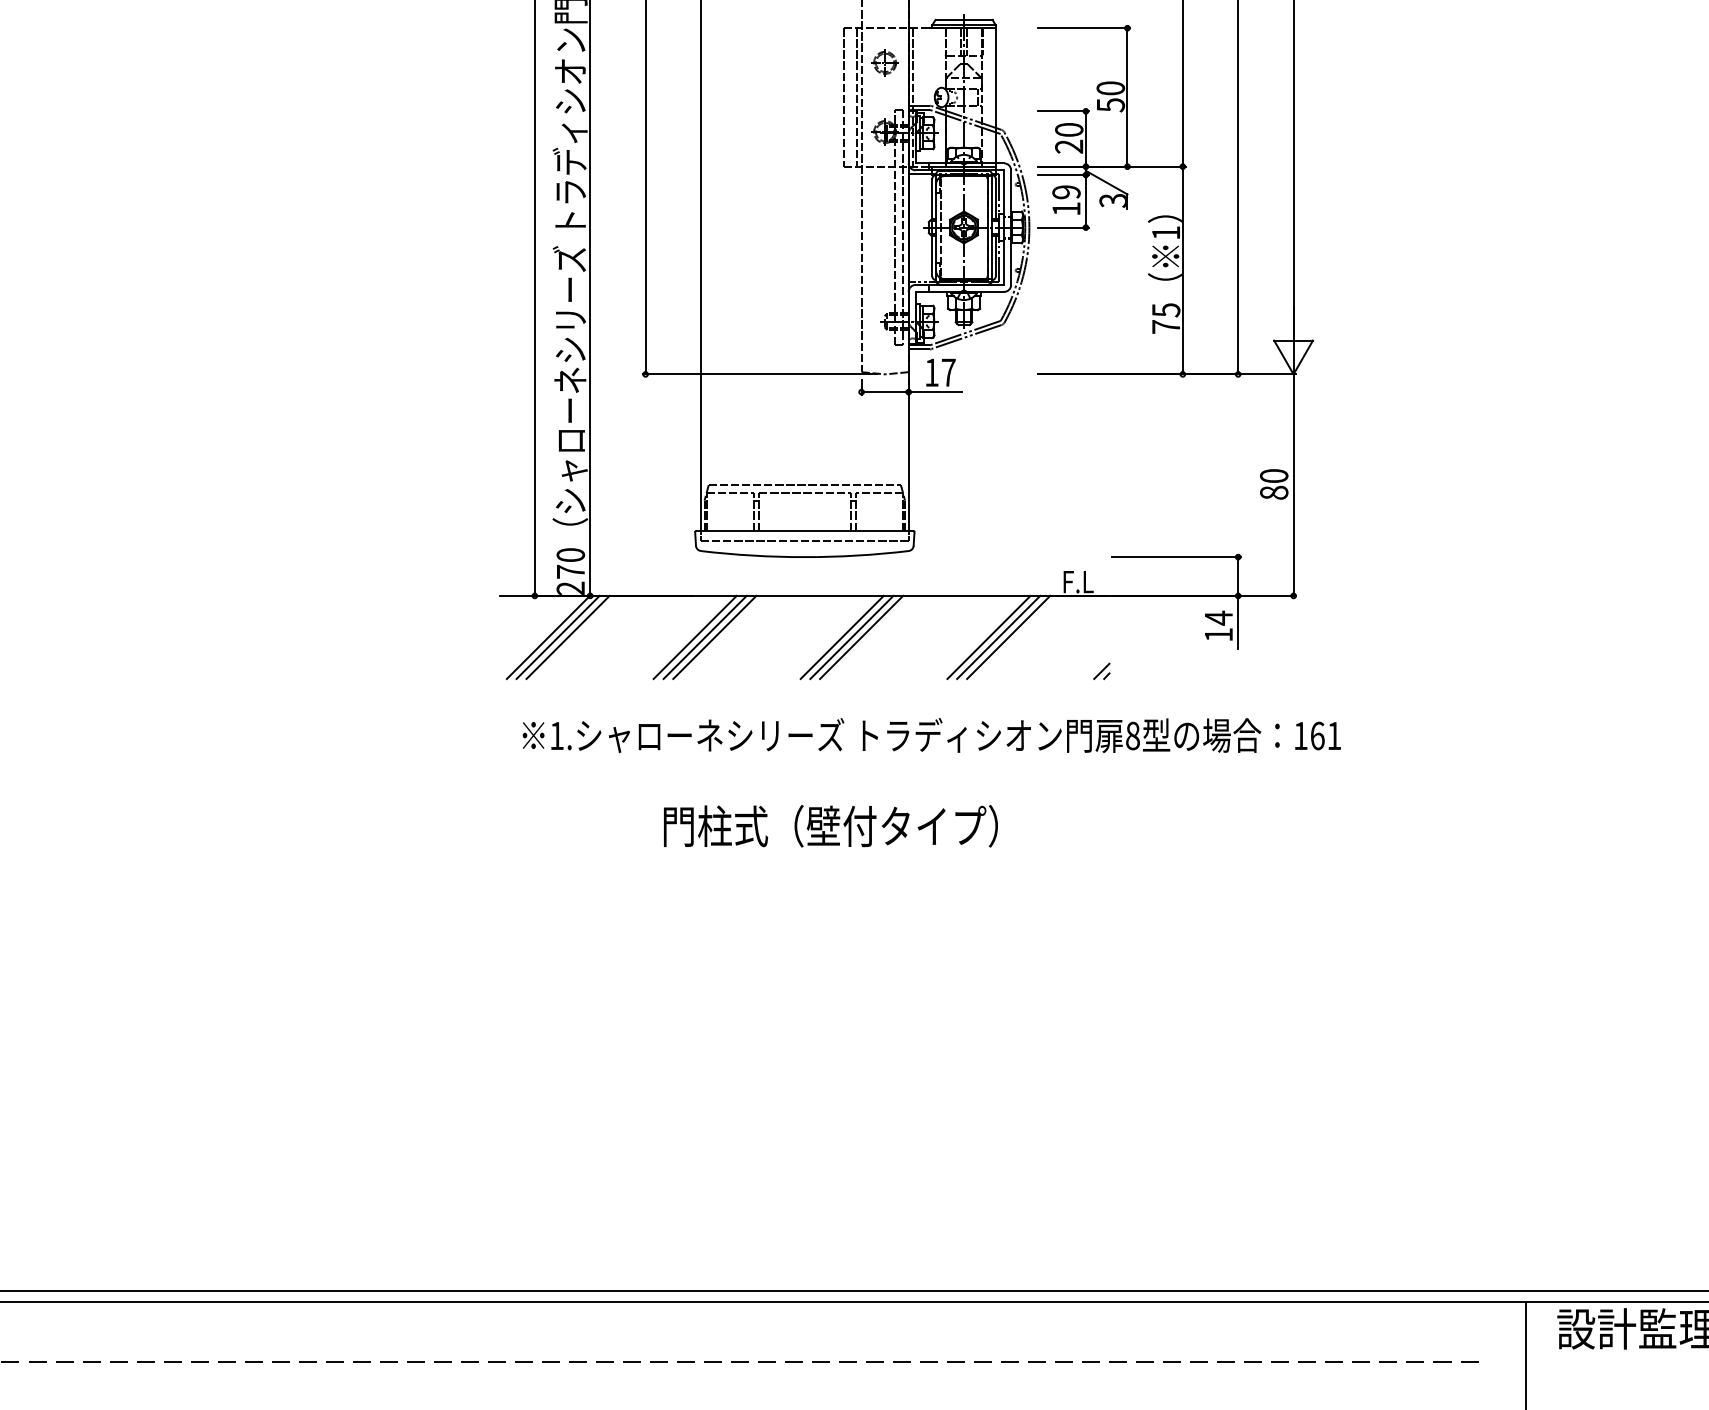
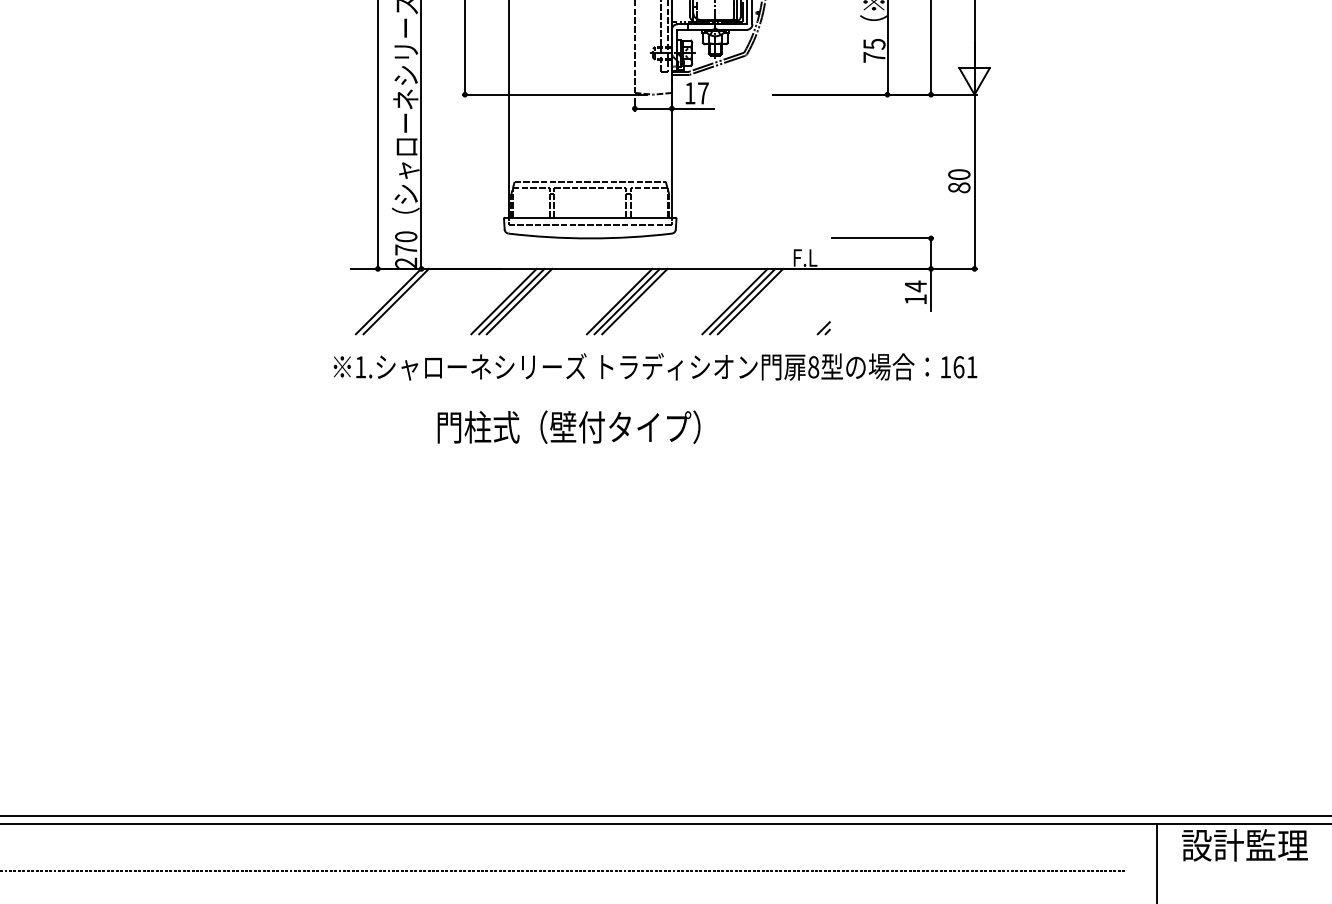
line: (567, 636) -> (403, 300), removed
text: (931, 735) -> (655, 366), moved
text: (830, 826) -> (568, 427), moved

